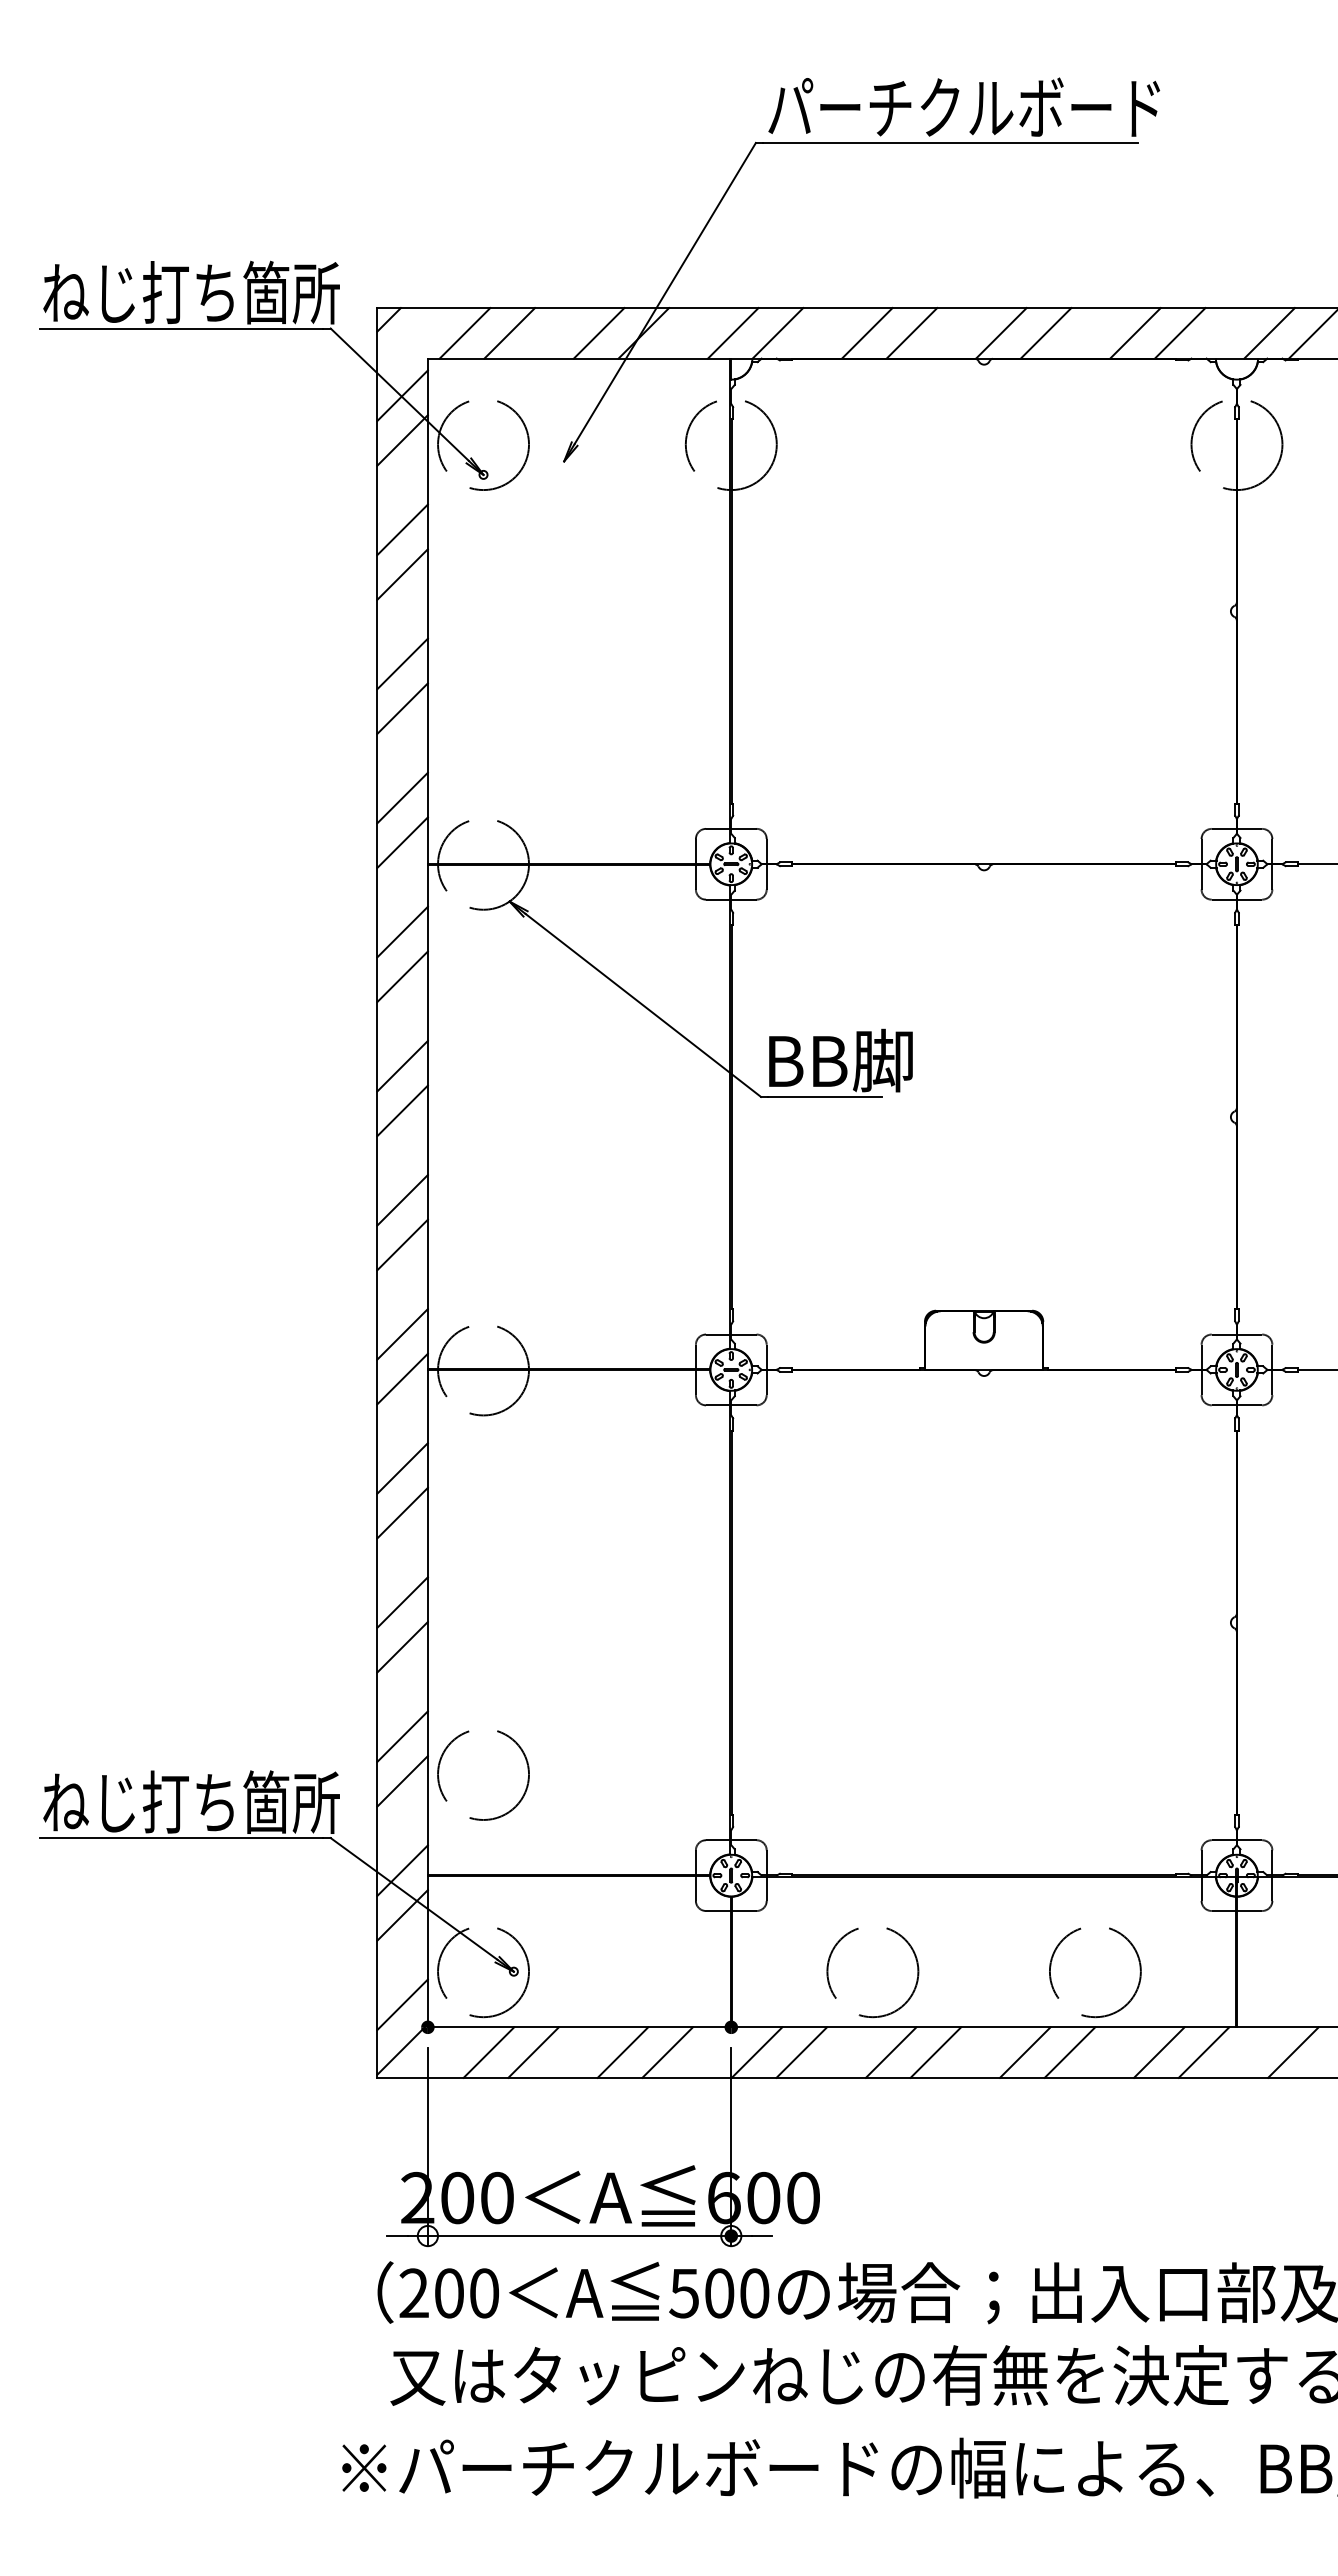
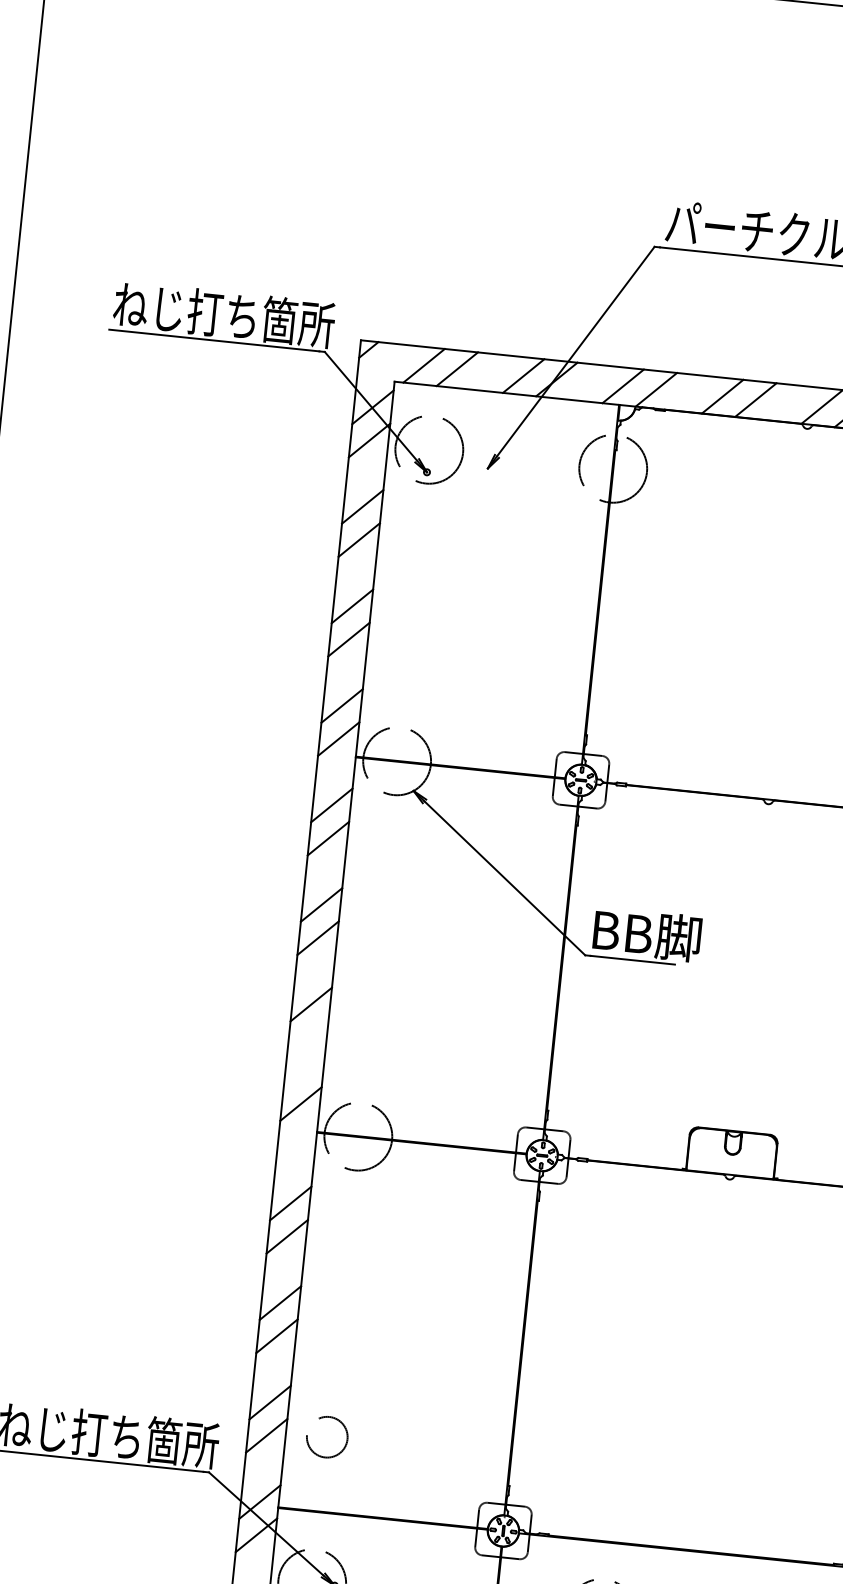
line: (402, 1244) -> (307, 1037), removed
line: (402, 1378) -> (297, 1136), removed
circle: (483, 1775) -> (327, 1437), size x0.6

